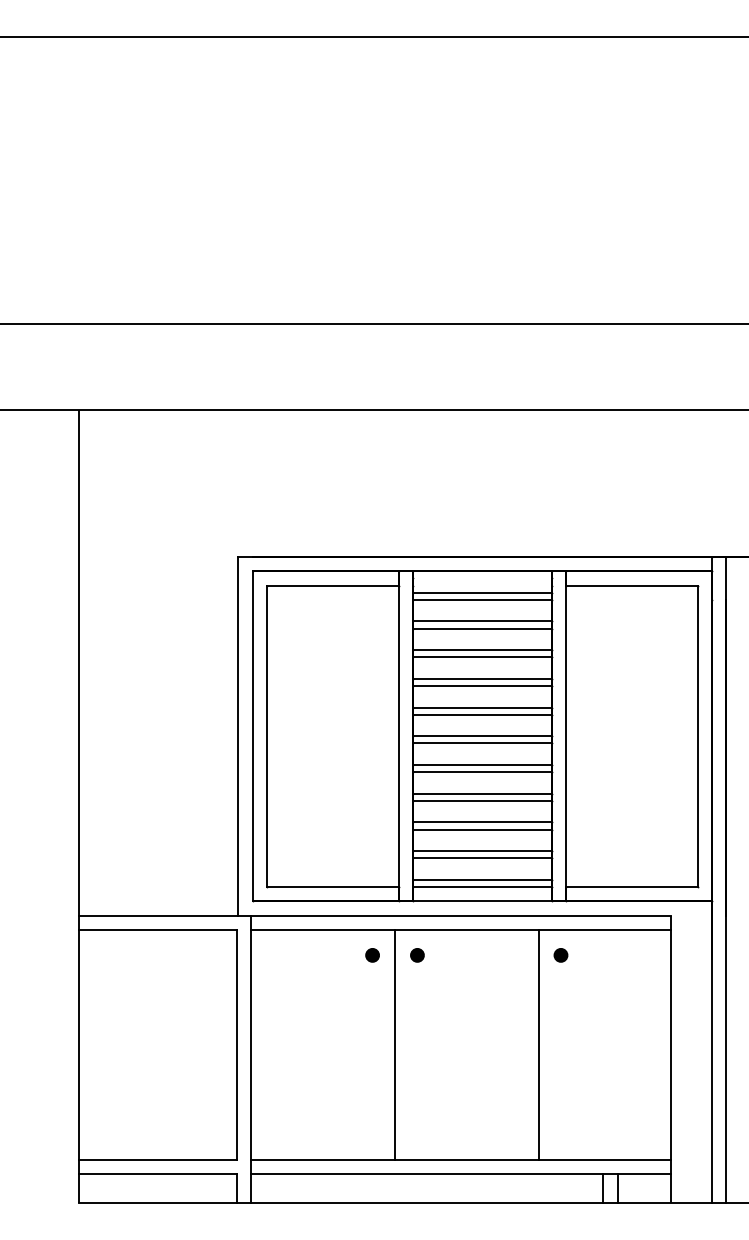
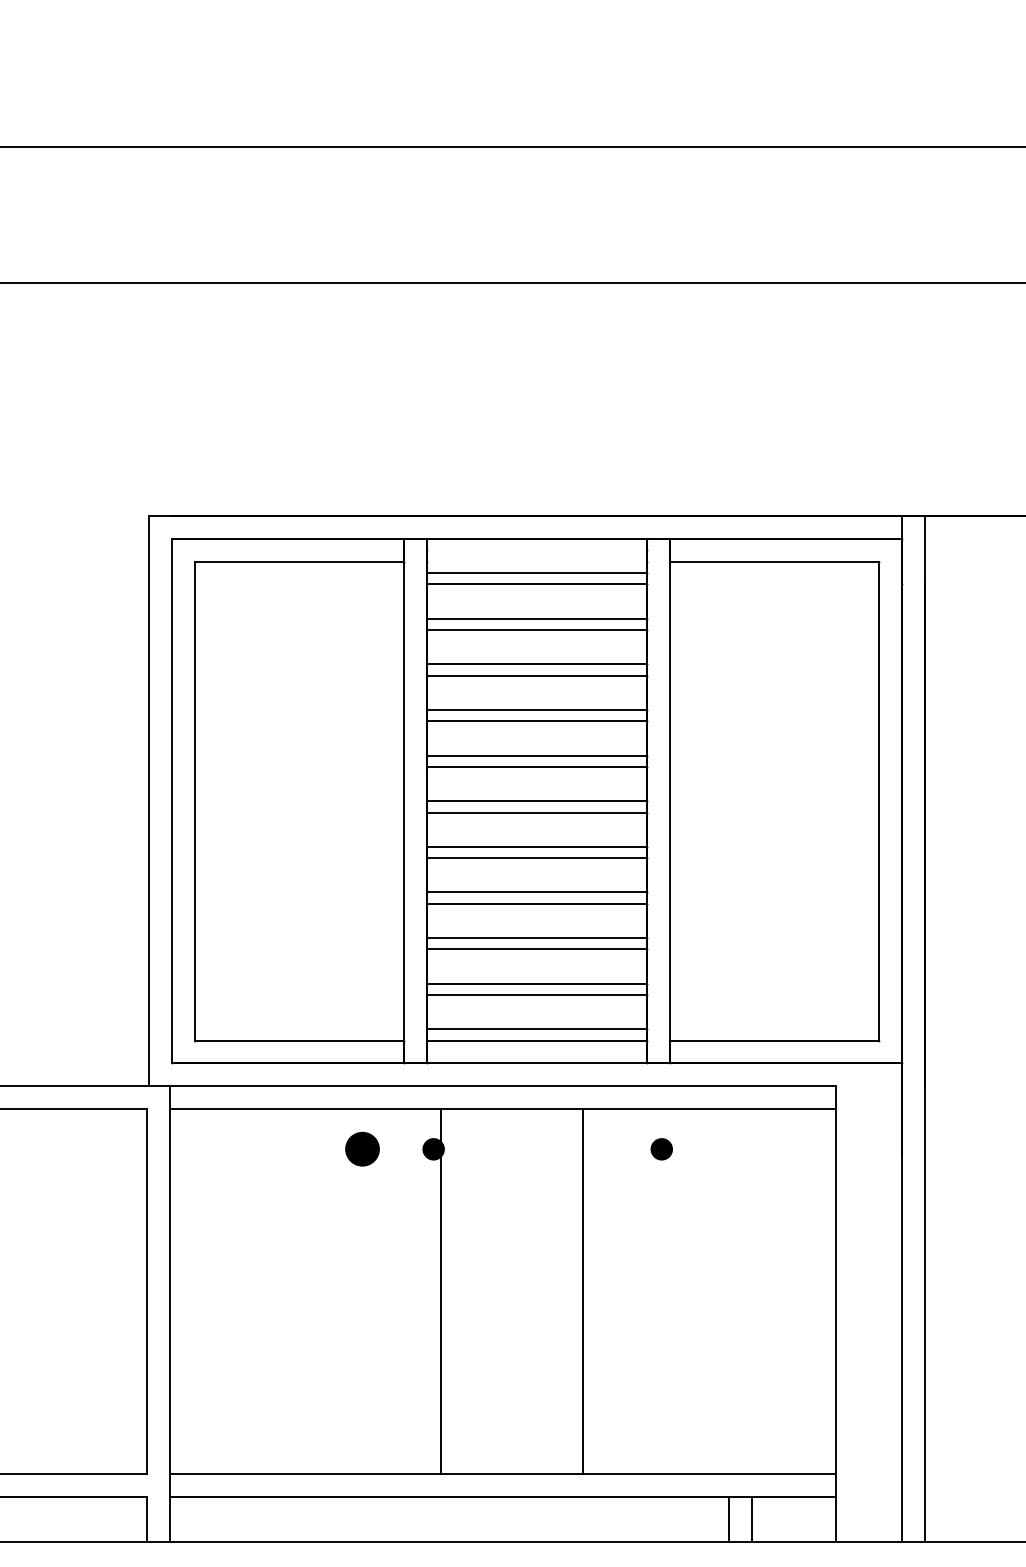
part: (372, 955) -> (362, 1149), size x1.6
line: (395, 1044) -> (441, 1290), moved
line: (538, 1044) -> (583, 1290), moved

